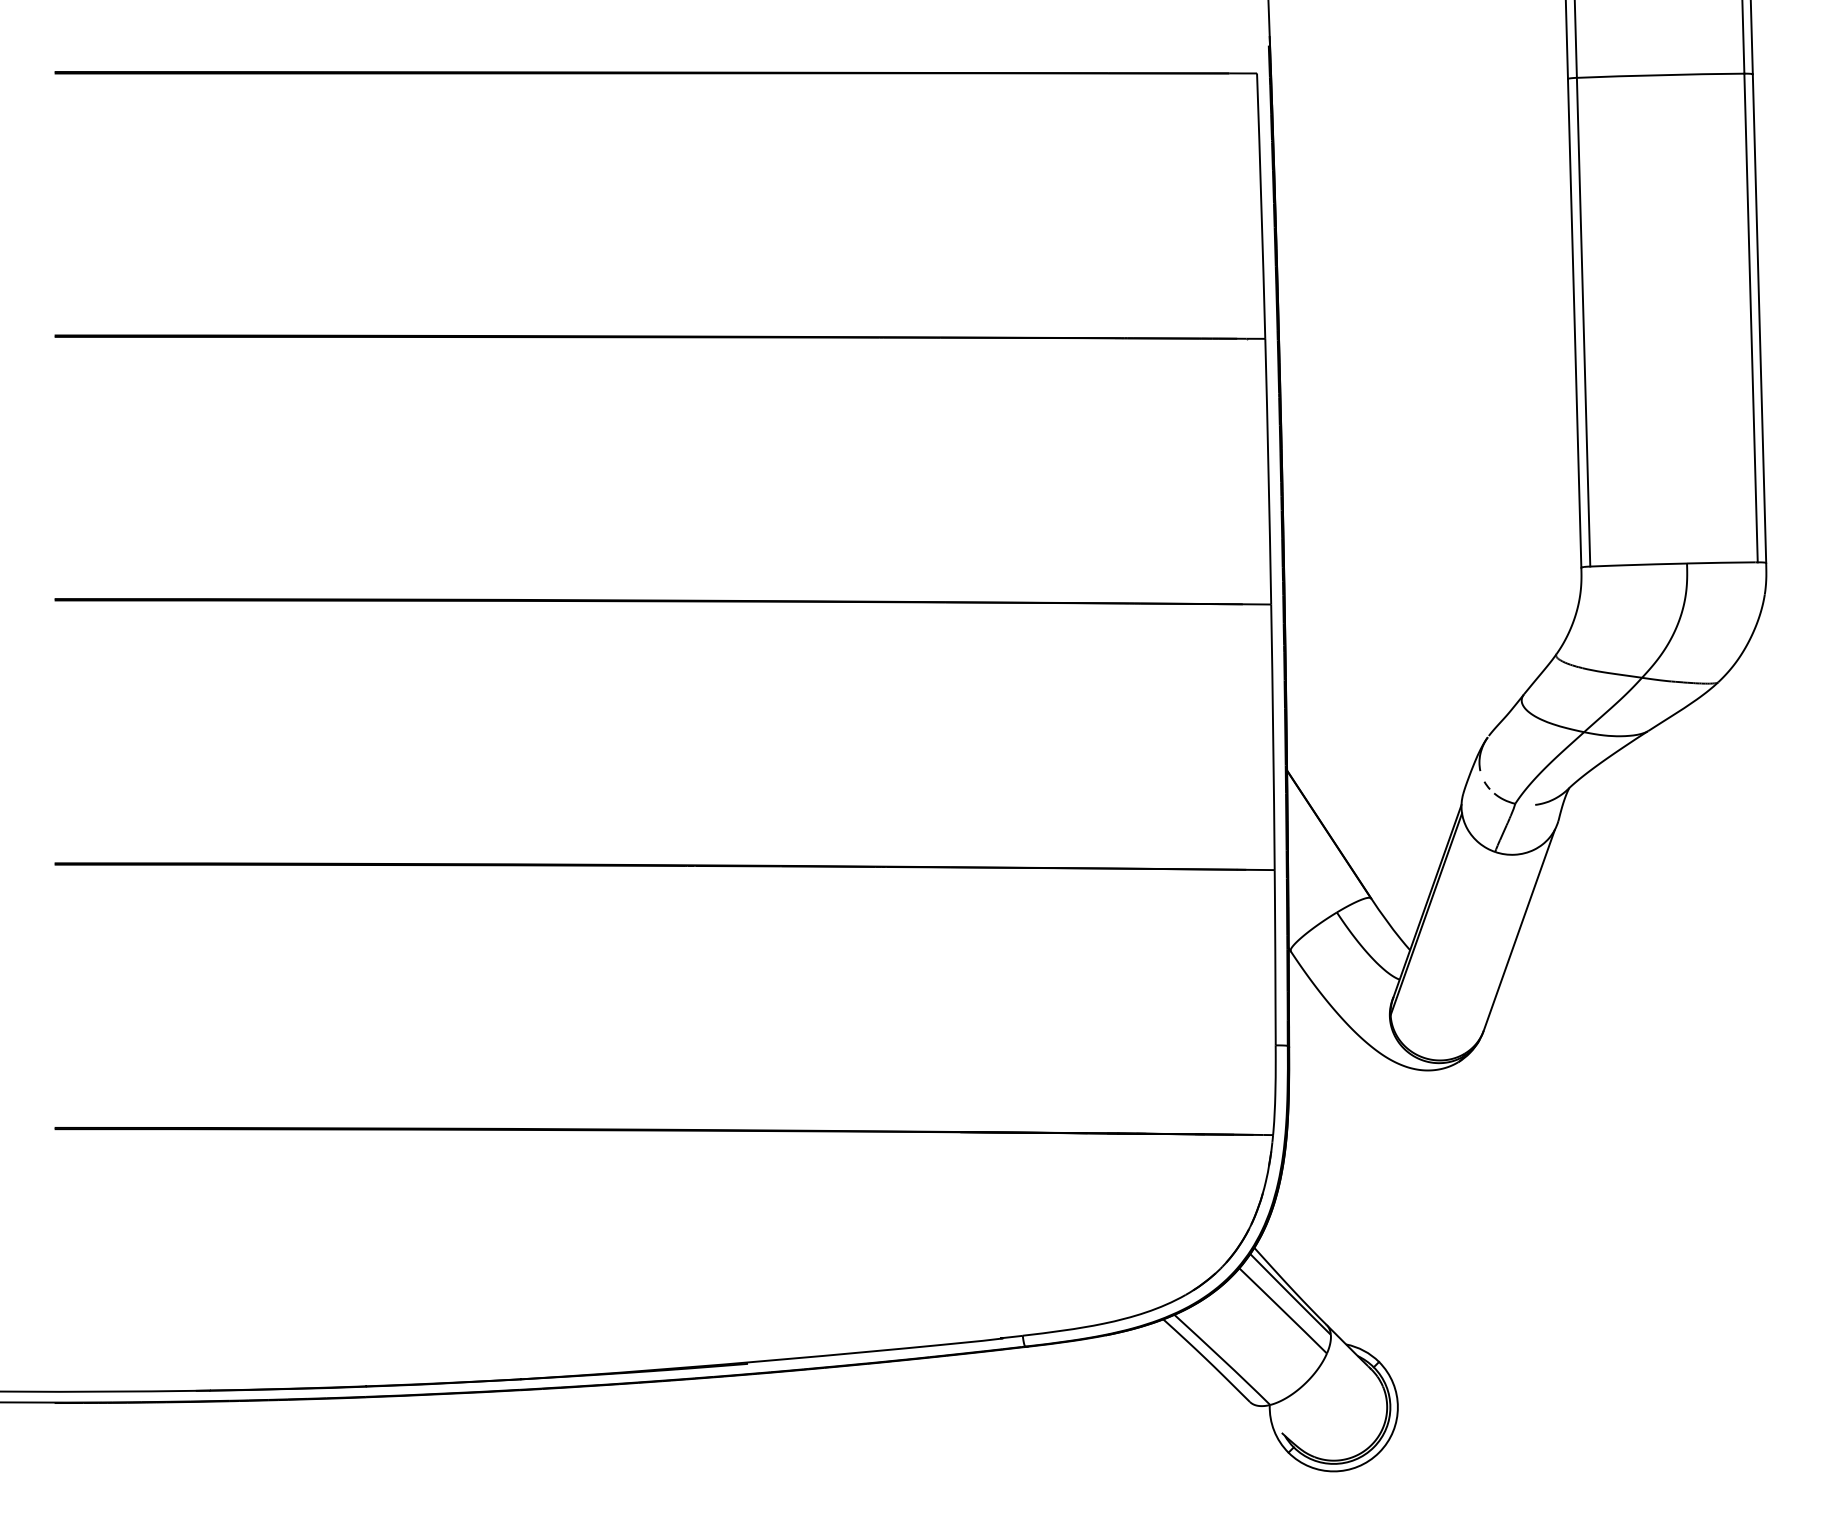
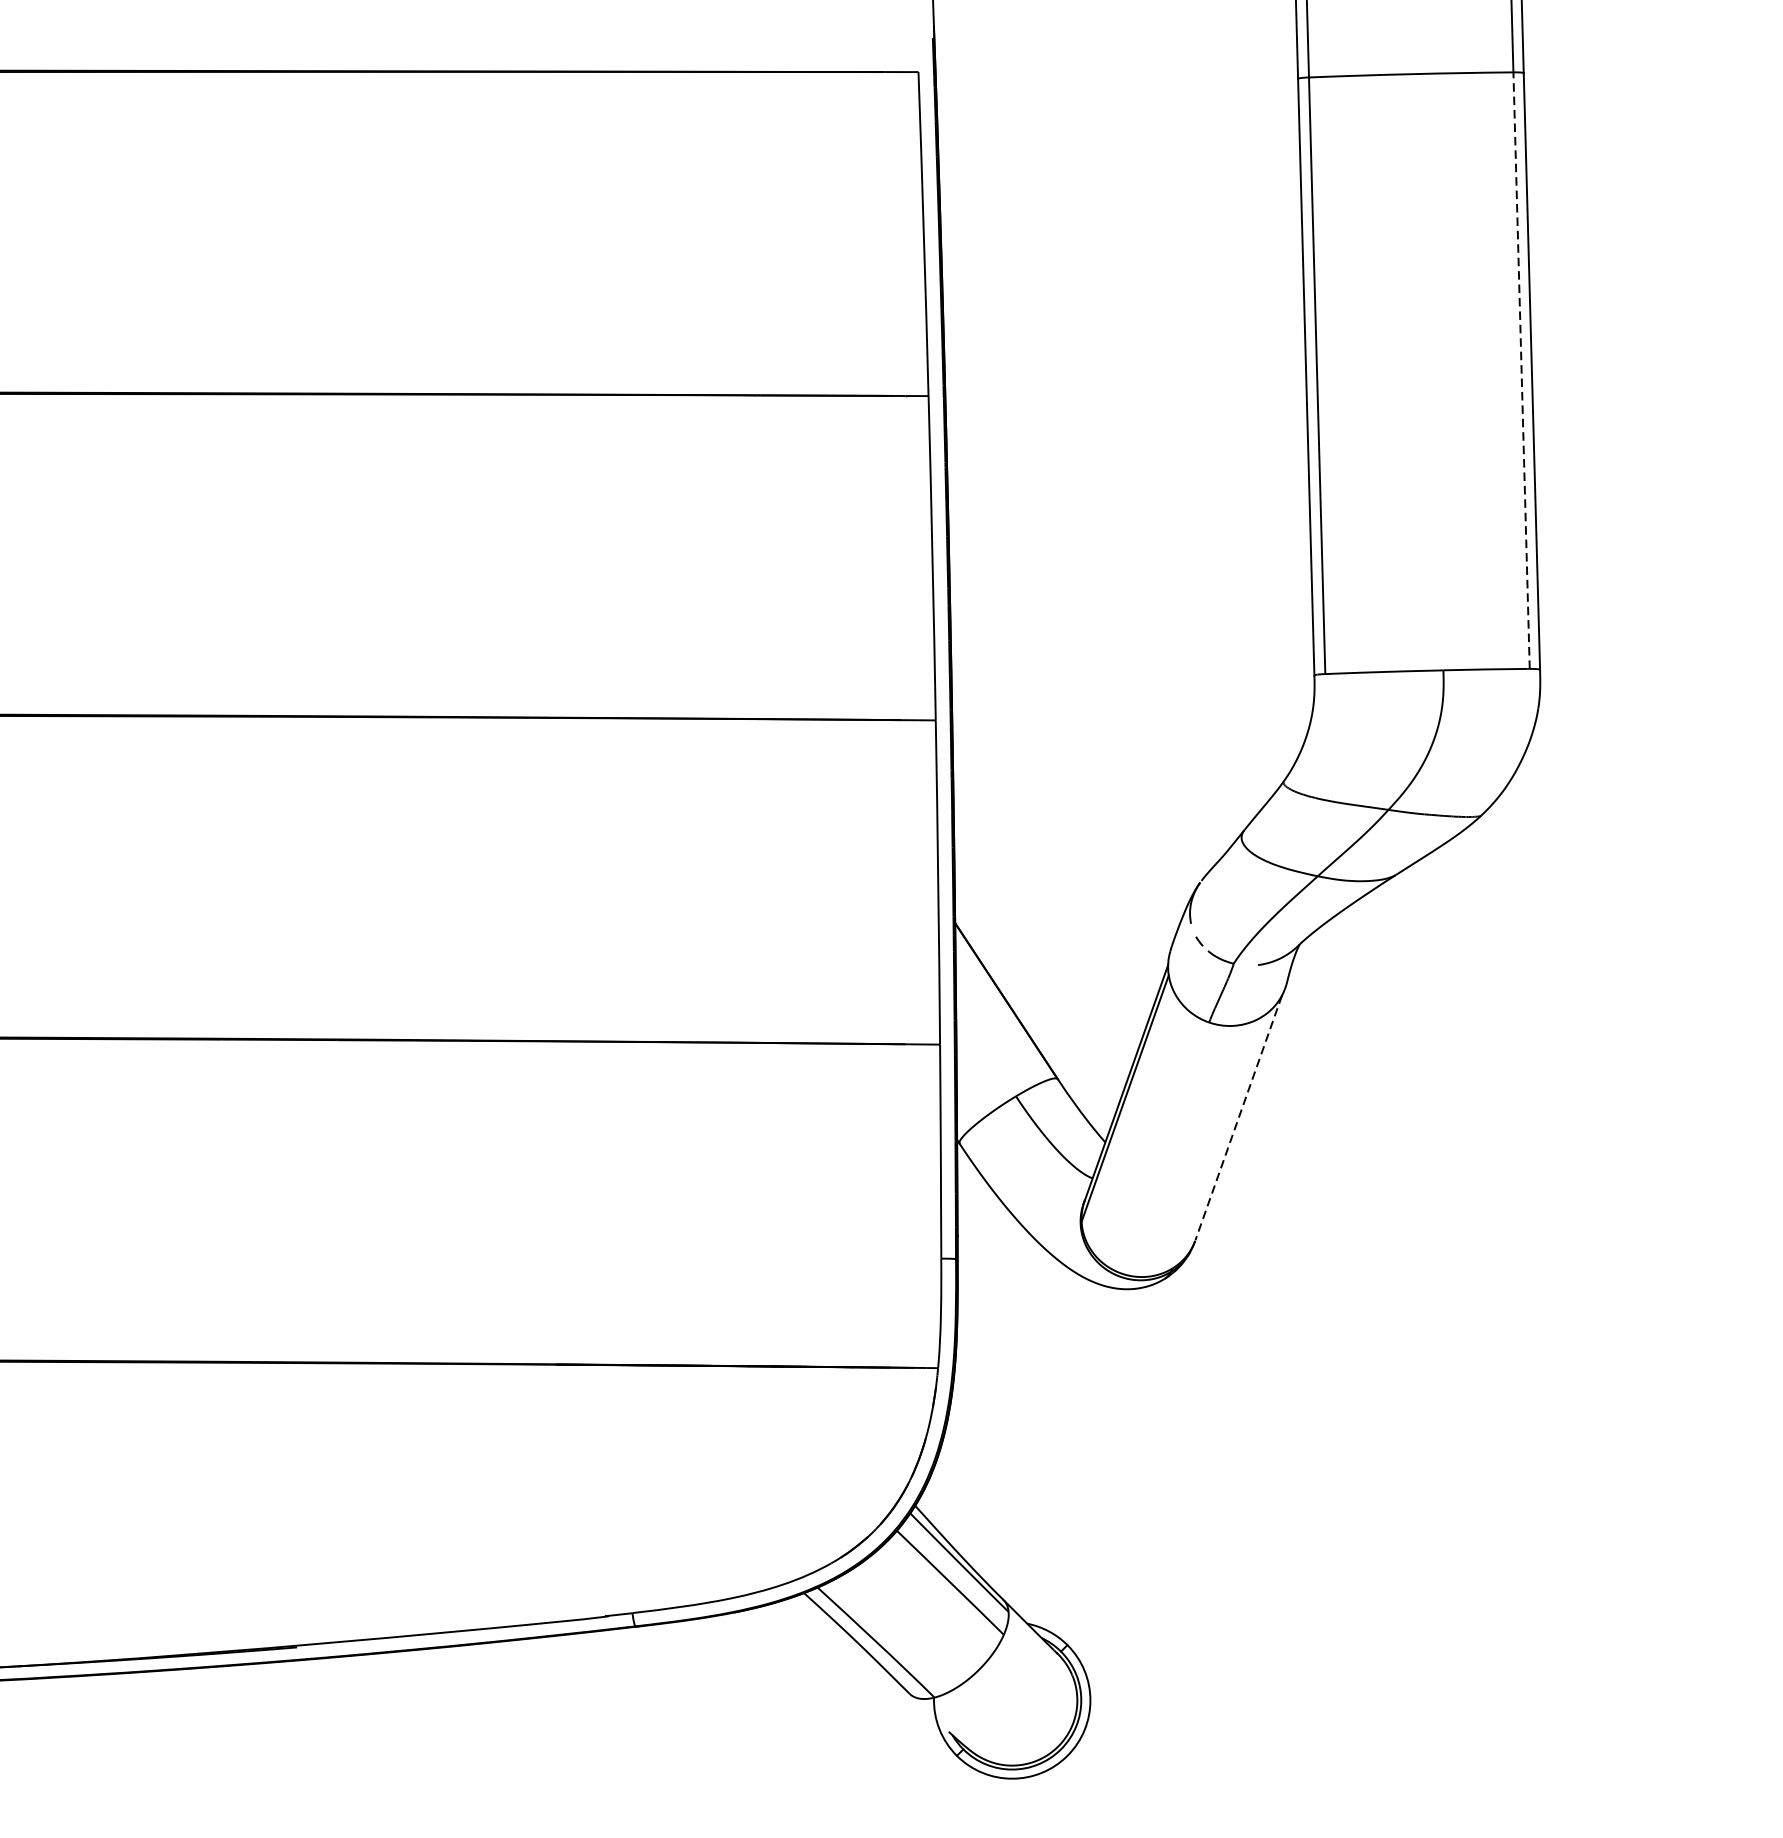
line: (1751, 317) -> (1522, 370), solid -> dashed
line: (1519, 930) -> (1238, 1118), solid -> dashed

